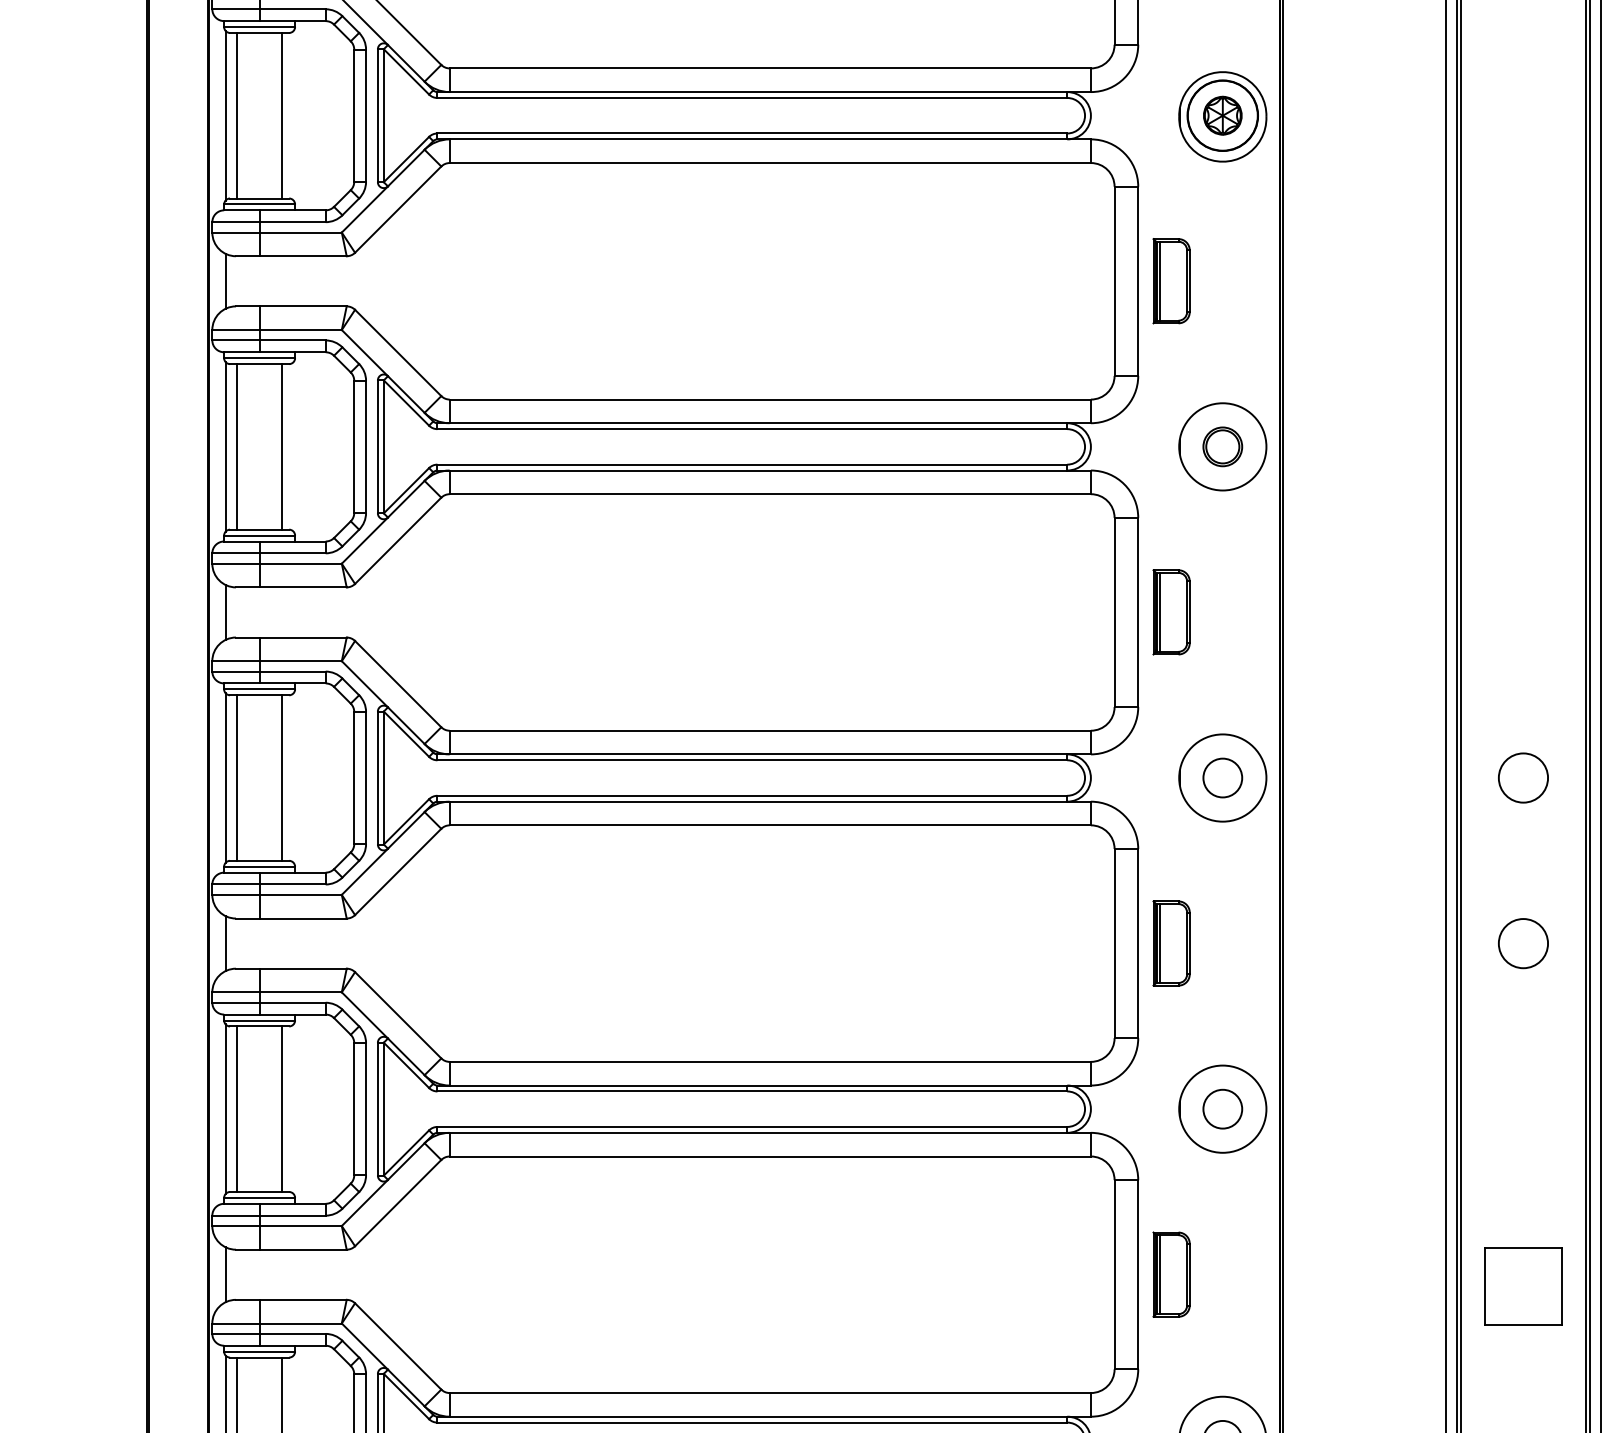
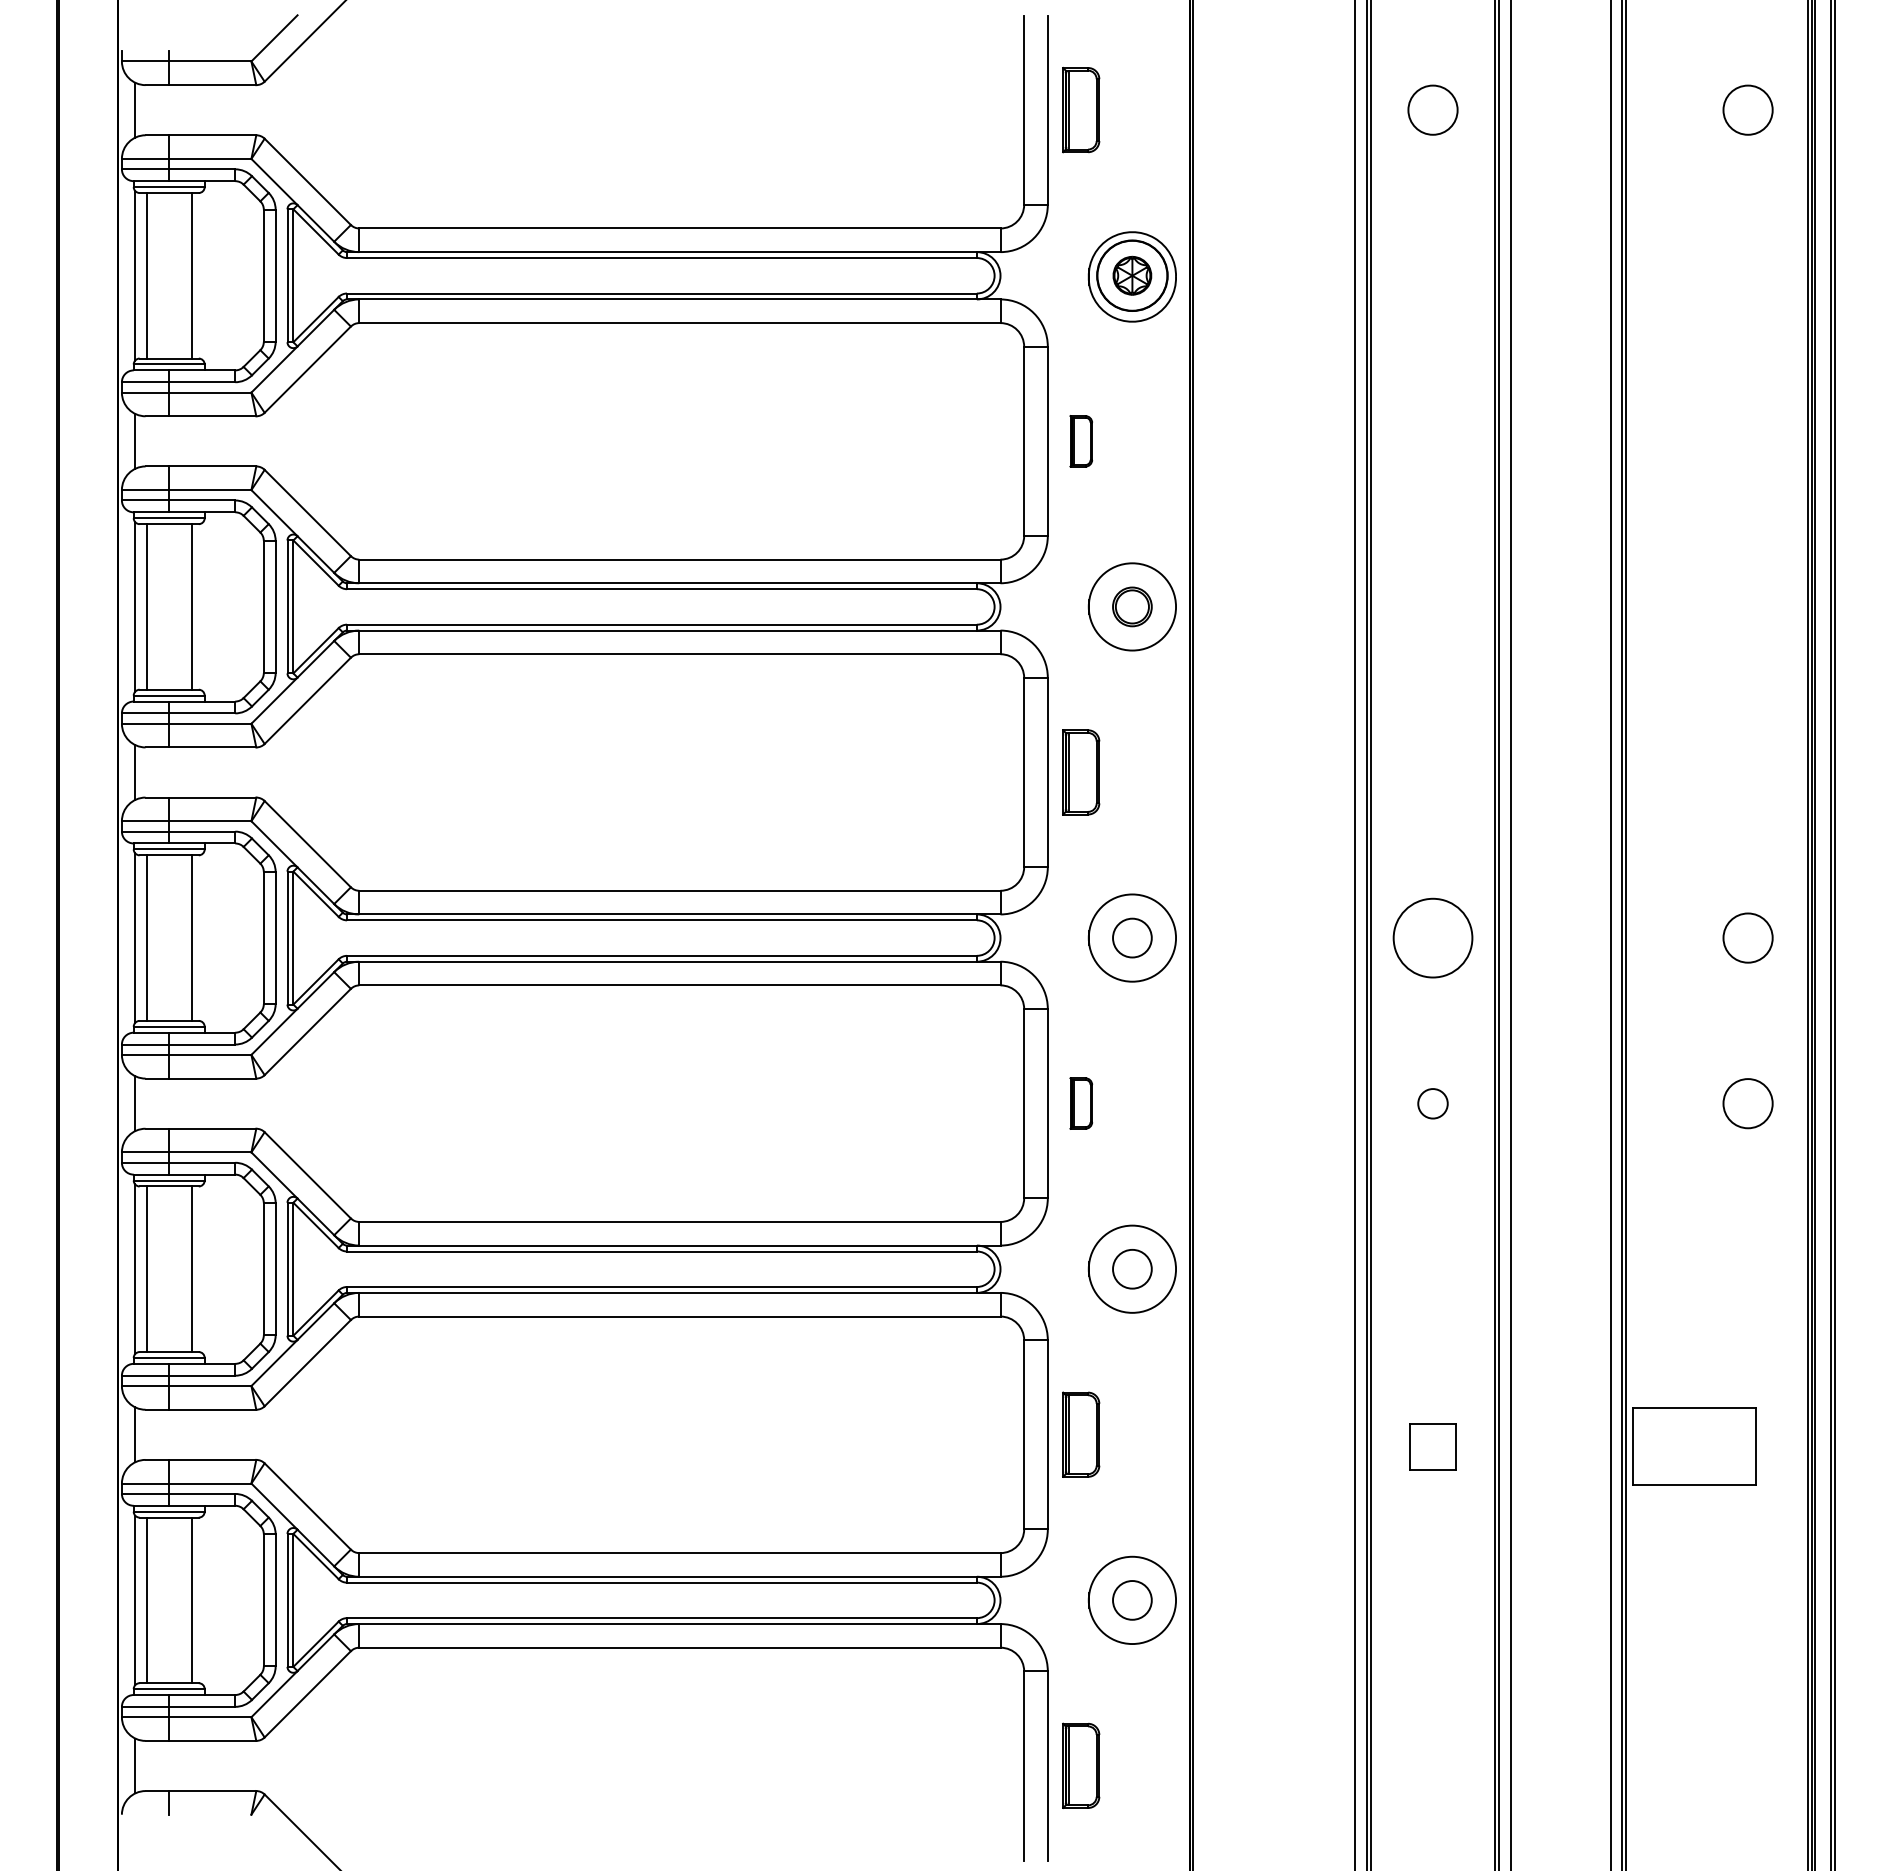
part: (1171, 281) -> (1081, 441), size x0.6
circle: (1522, 777) -> (1432, 937), size x1.6
part: (1171, 943) -> (1081, 1103), size x0.6
circle: (1522, 943) -> (1432, 1103), size x0.6
part: (1522, 1286) -> (1432, 1446), size x0.6

